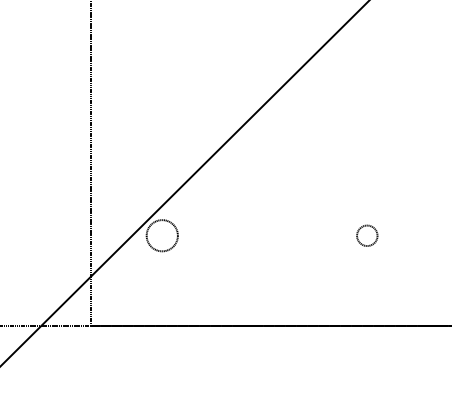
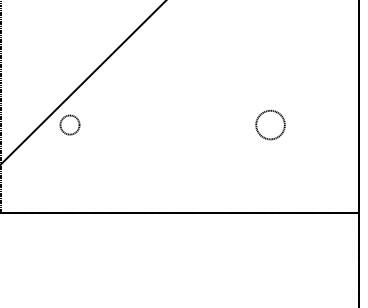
circle: (162, 235) -> (70, 124), size x0.62
circle: (366, 235) -> (269, 124), size x1.43

